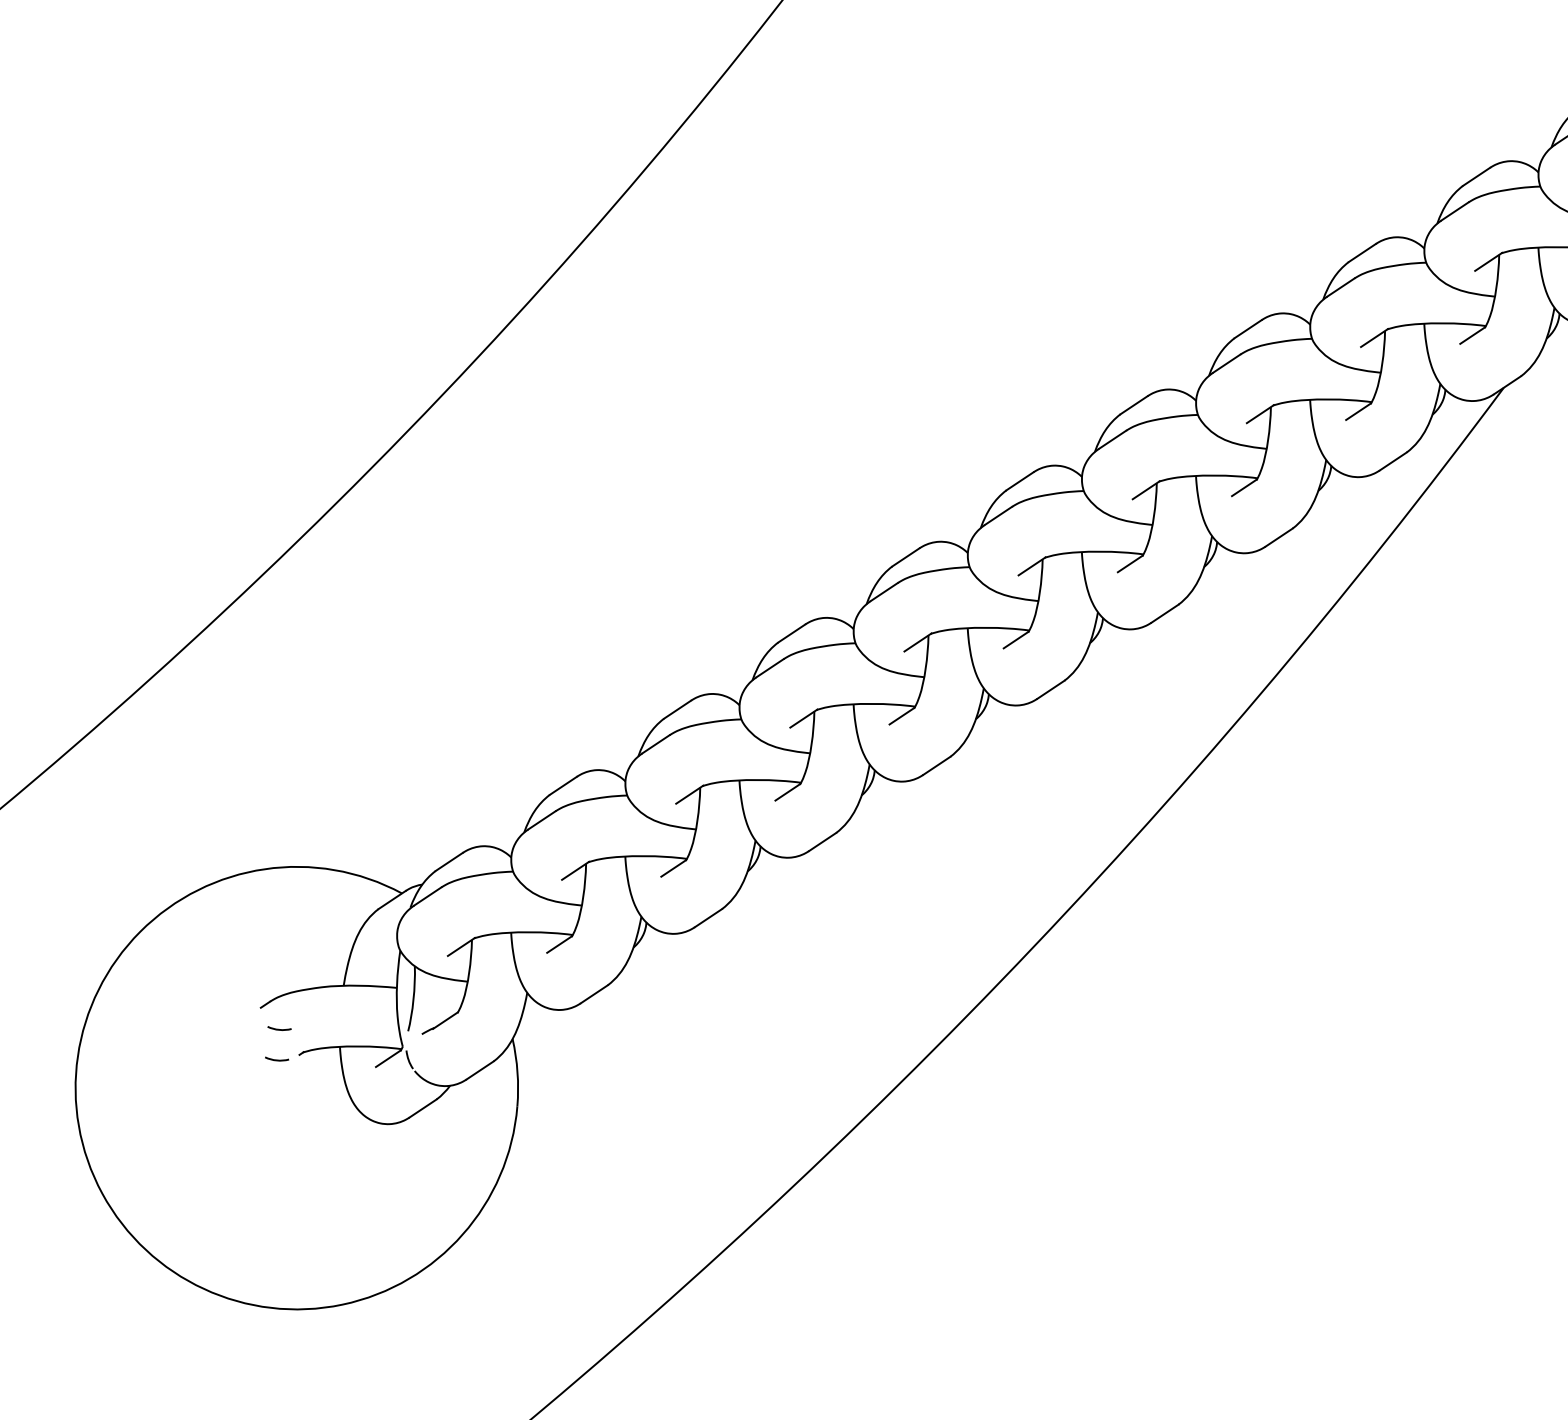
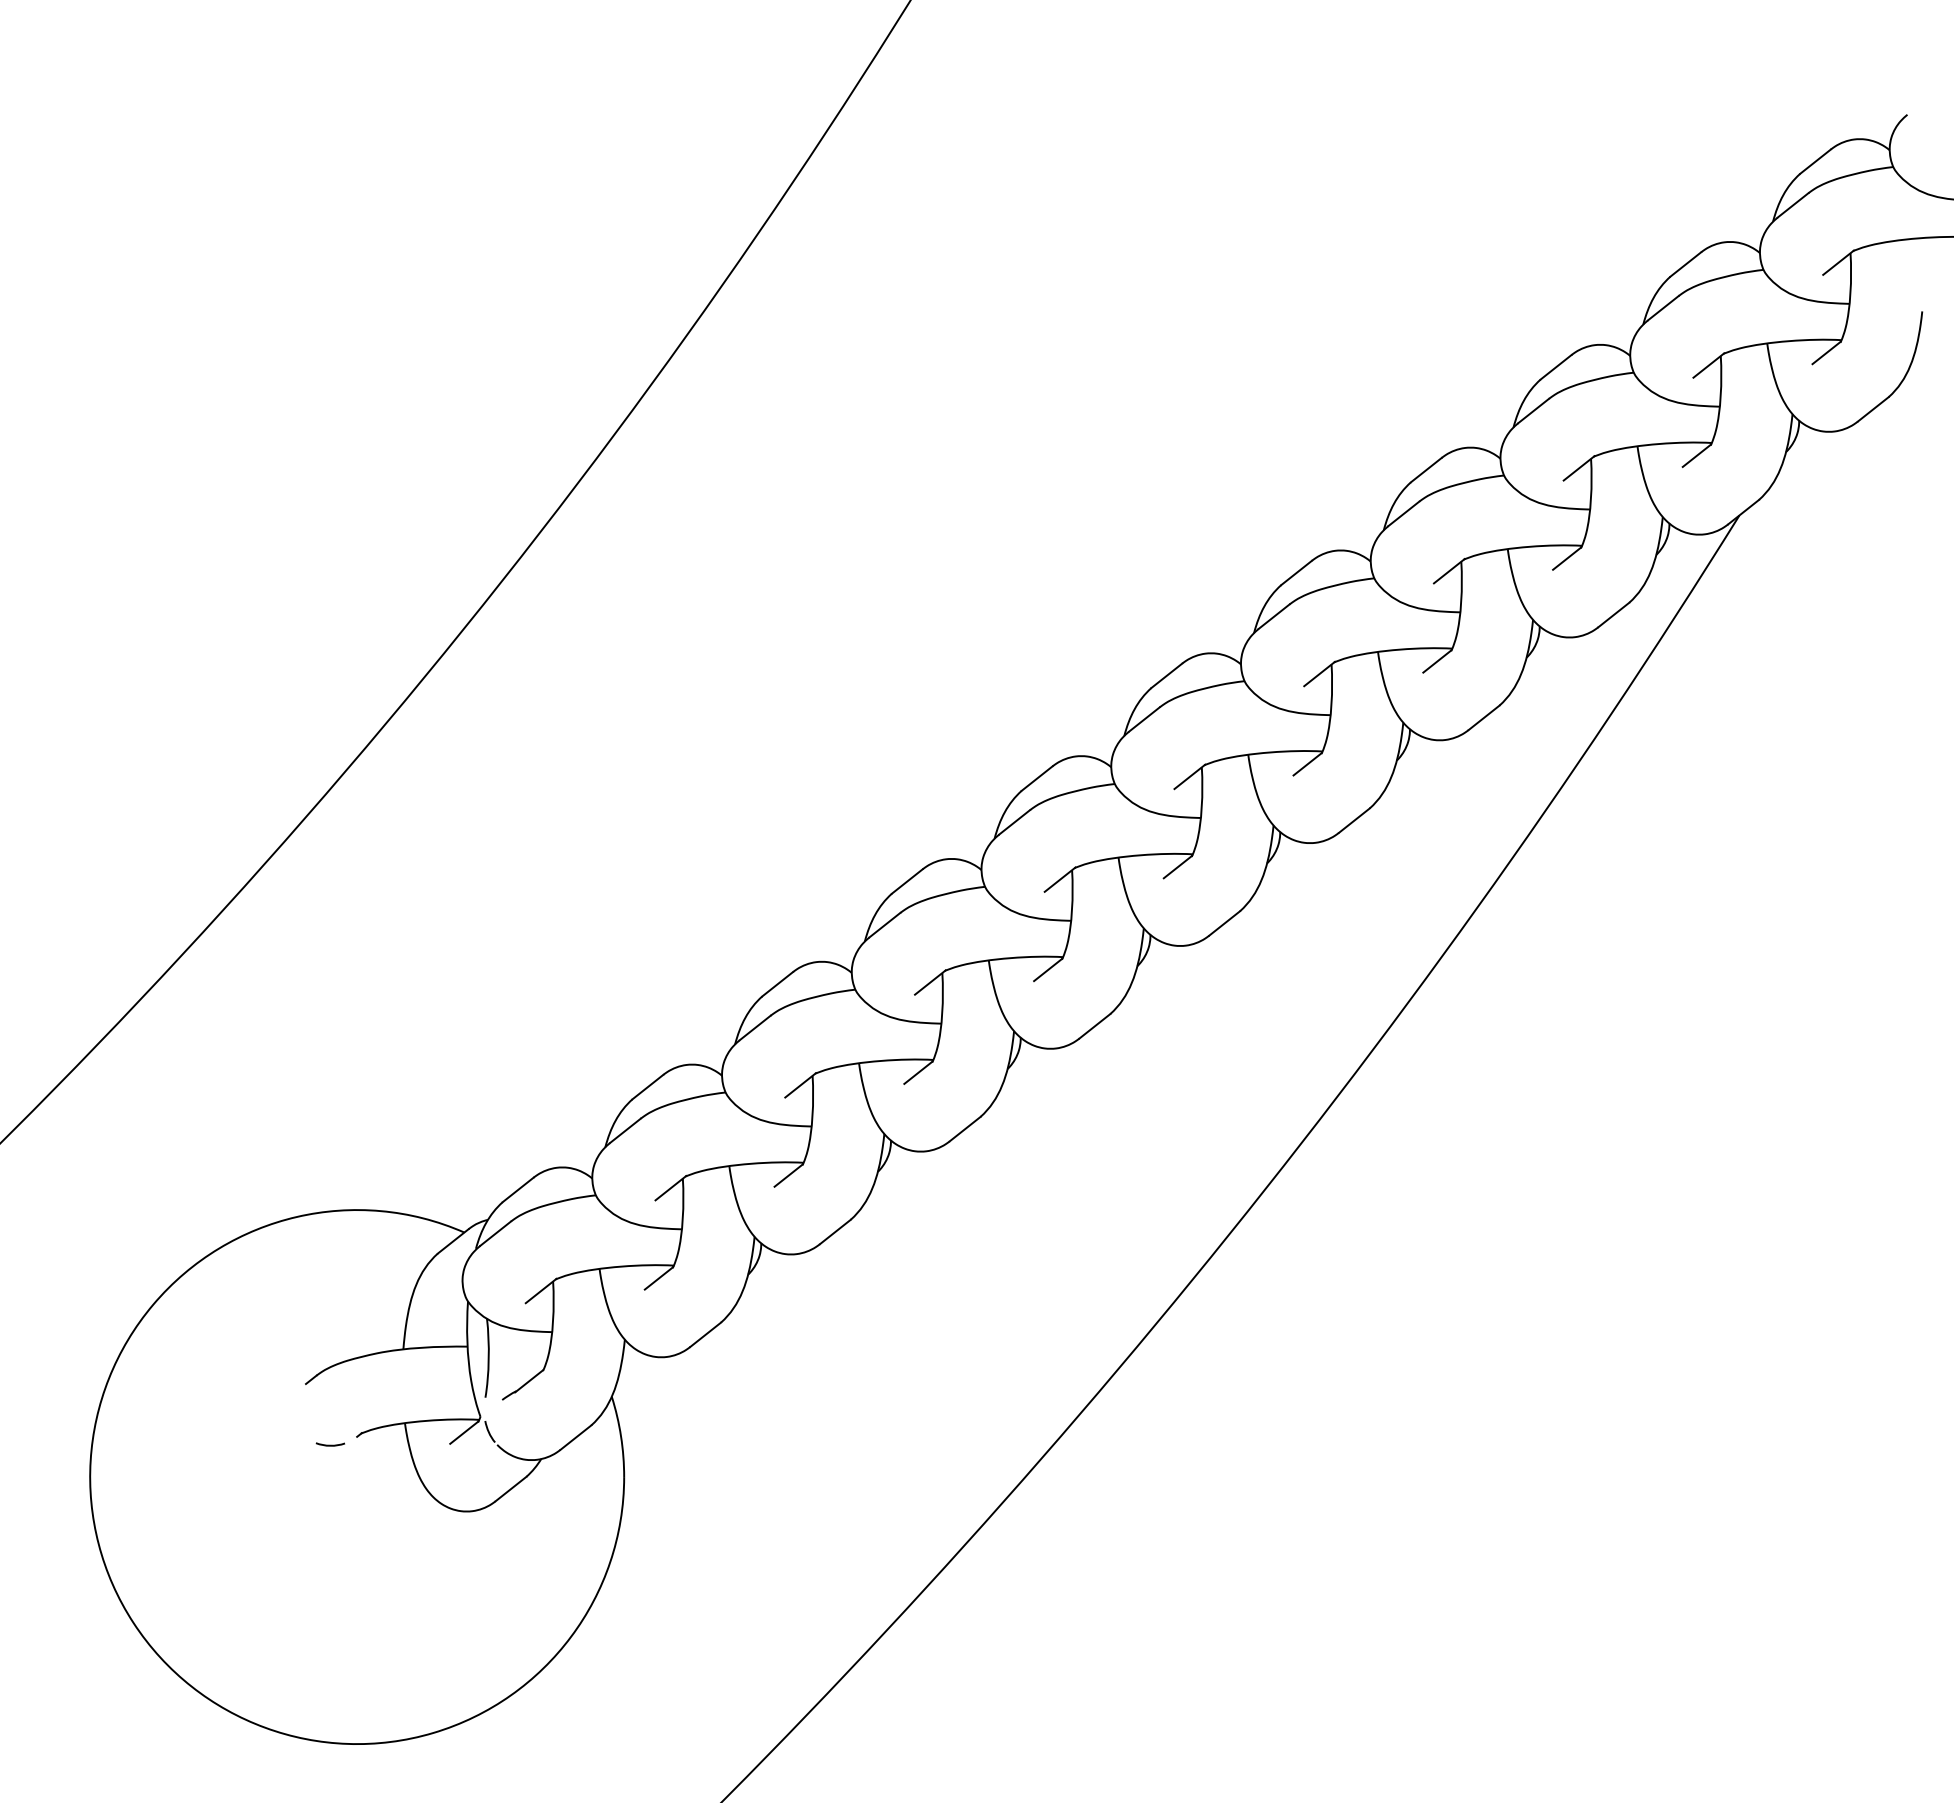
curve: (279, 1028) -> (330, 1407), removed

